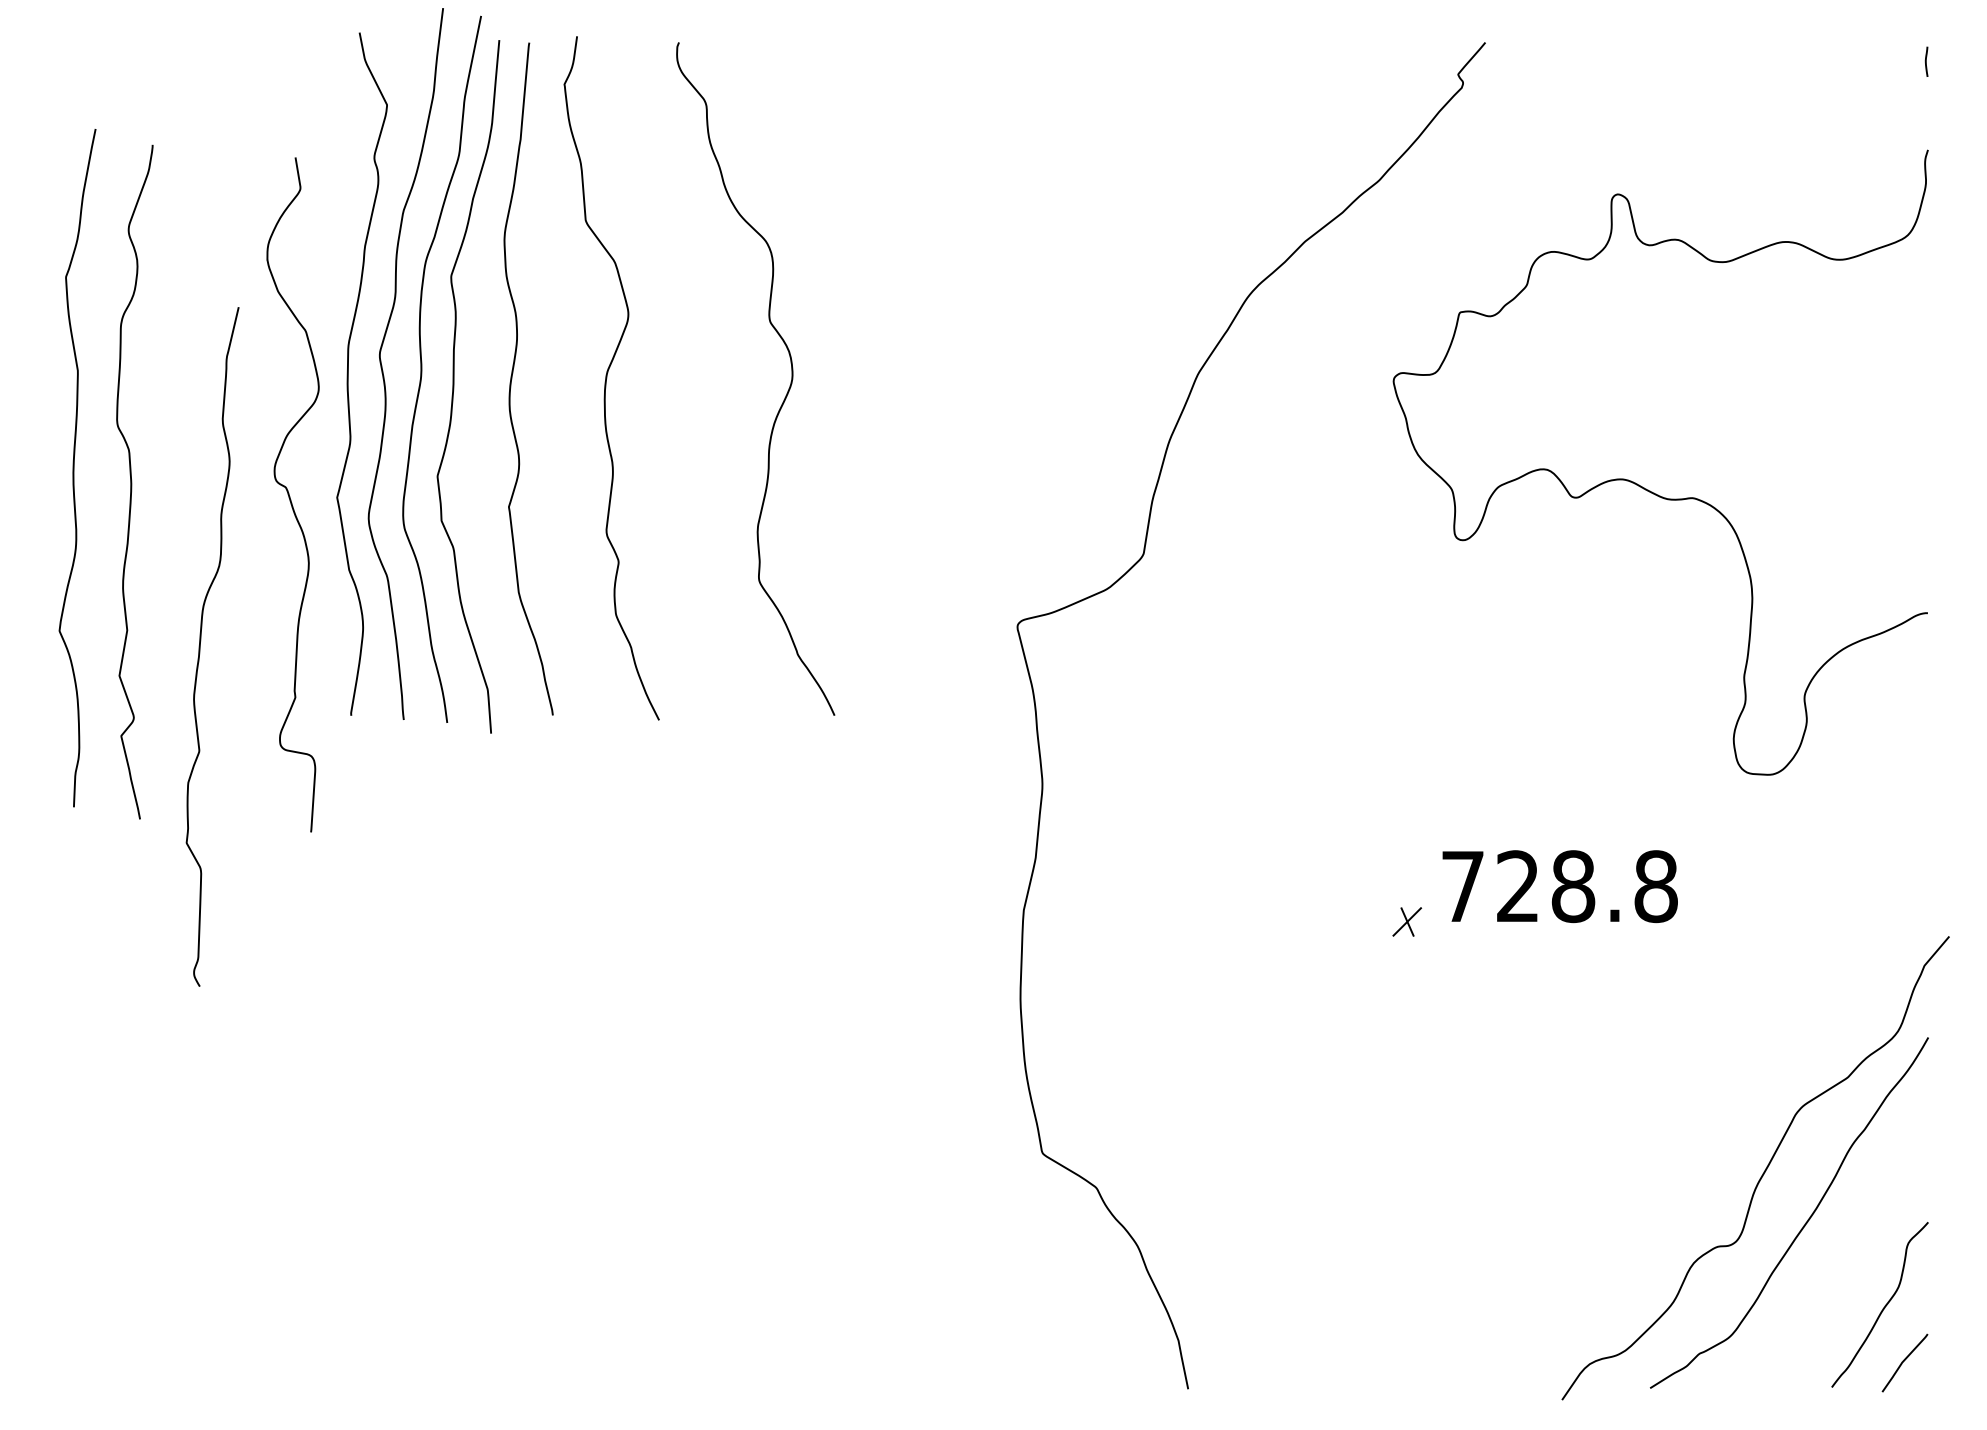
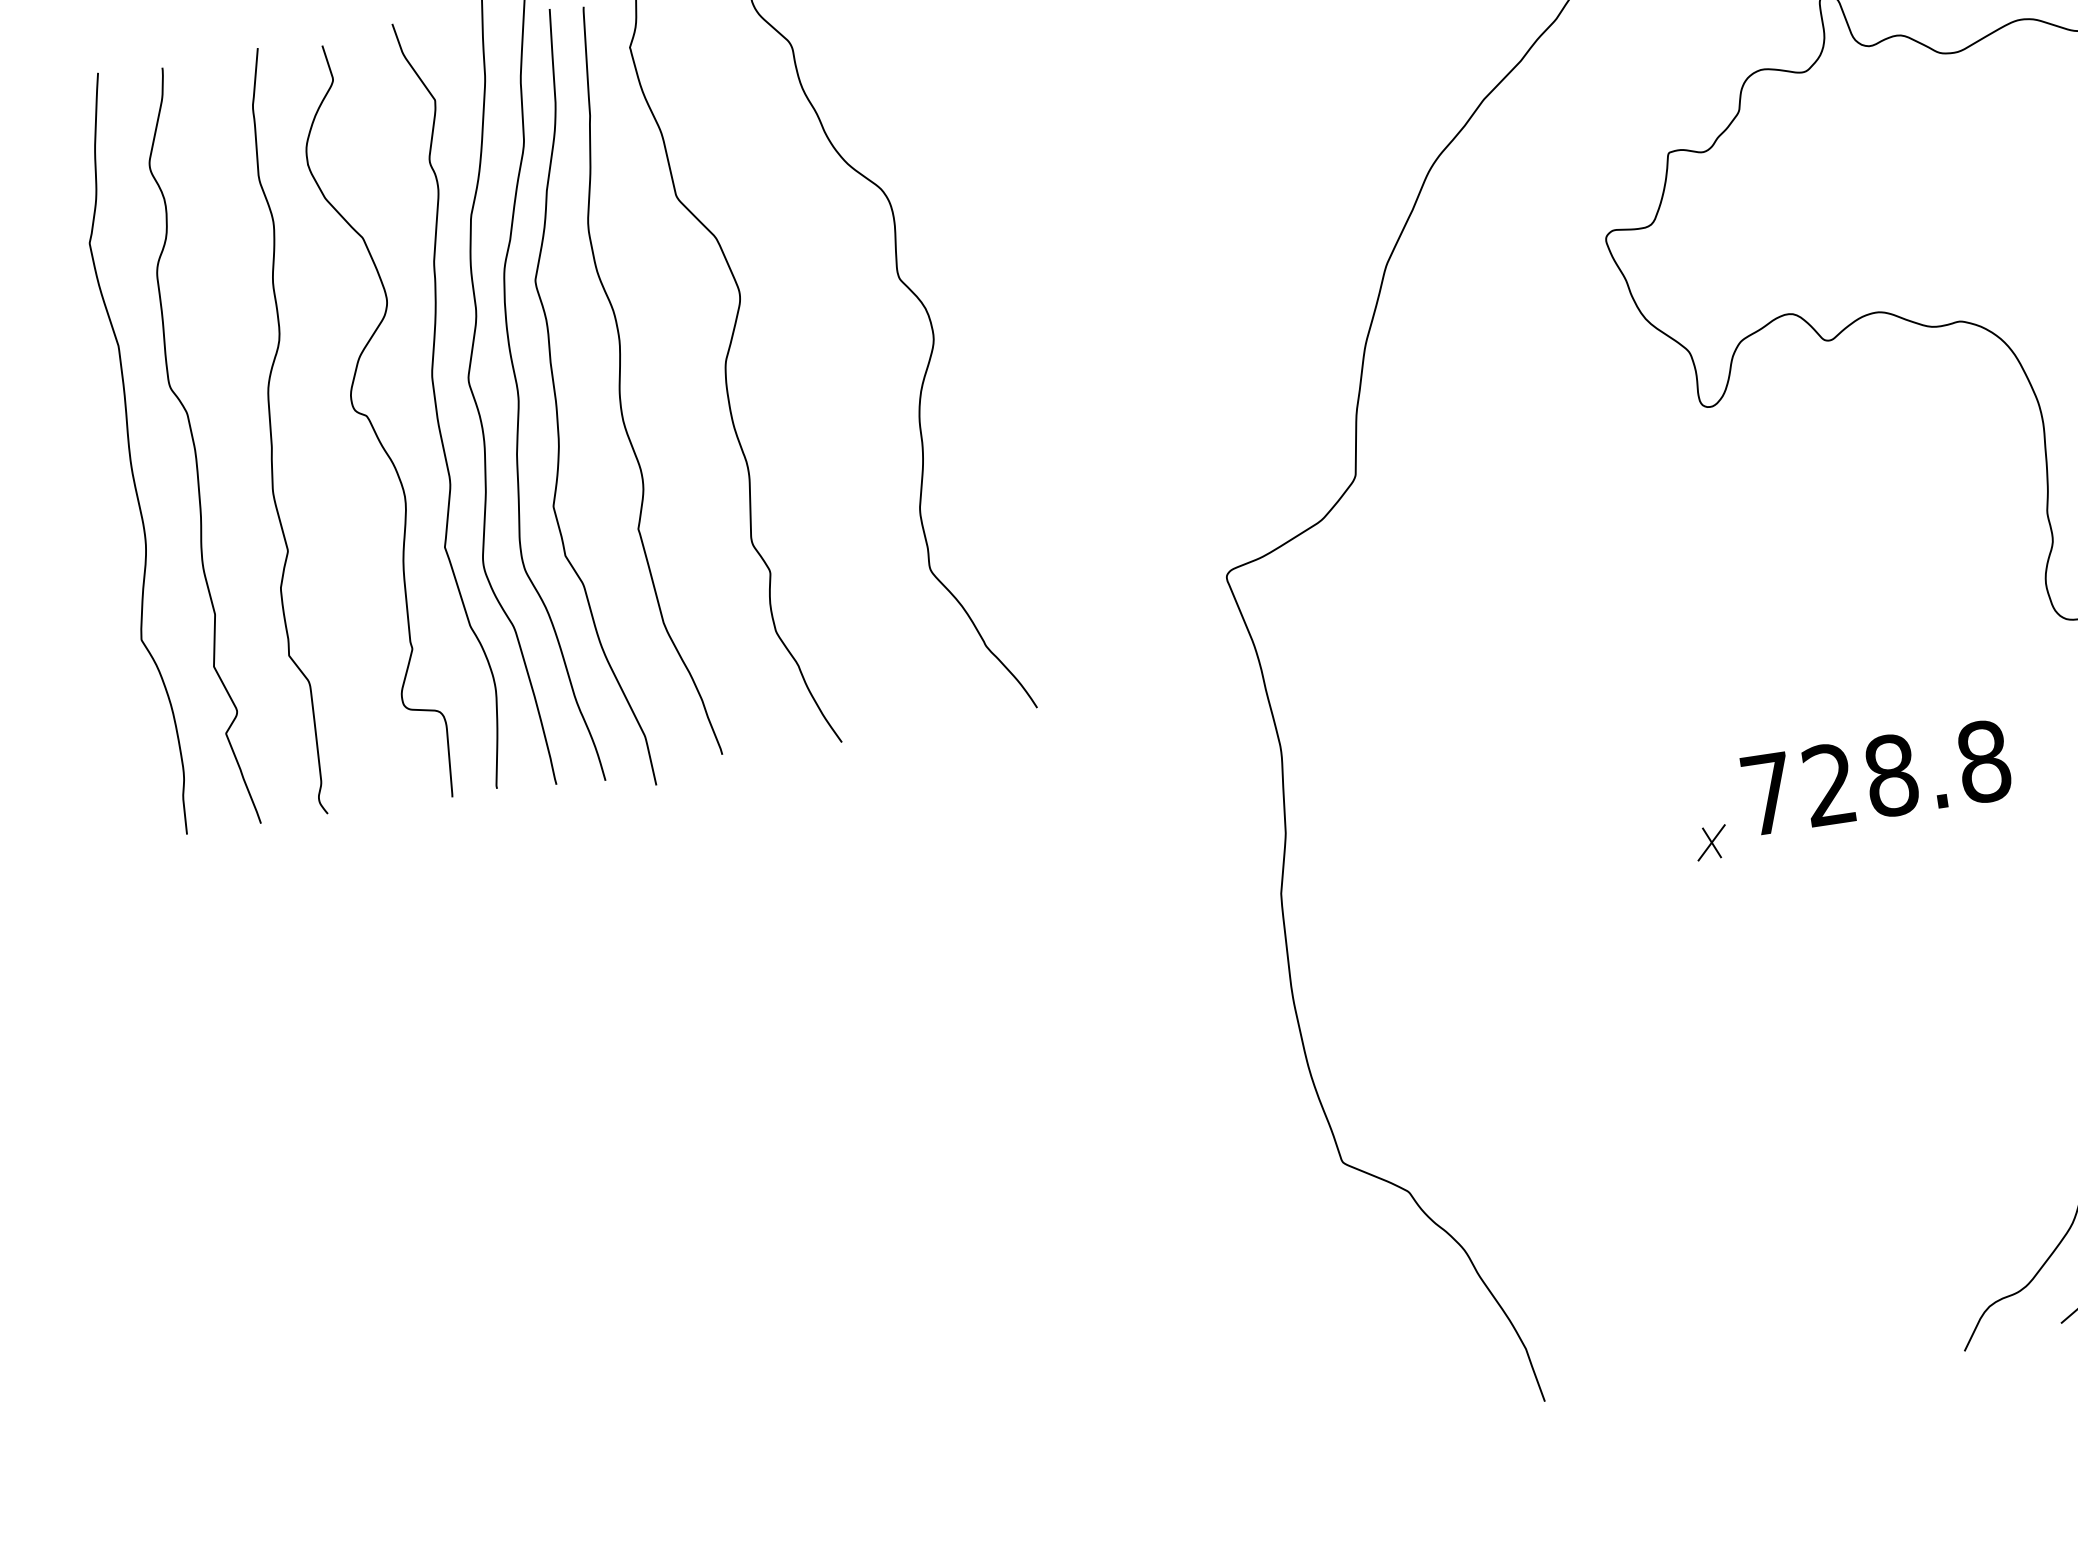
curve: (74, 468) -> (131, 455), moved
curve: (132, 481) -> (196, 447), moved
curve: (290, 496) -> (373, 425), moved
curve: (200, 646) -> (271, 433), moved

